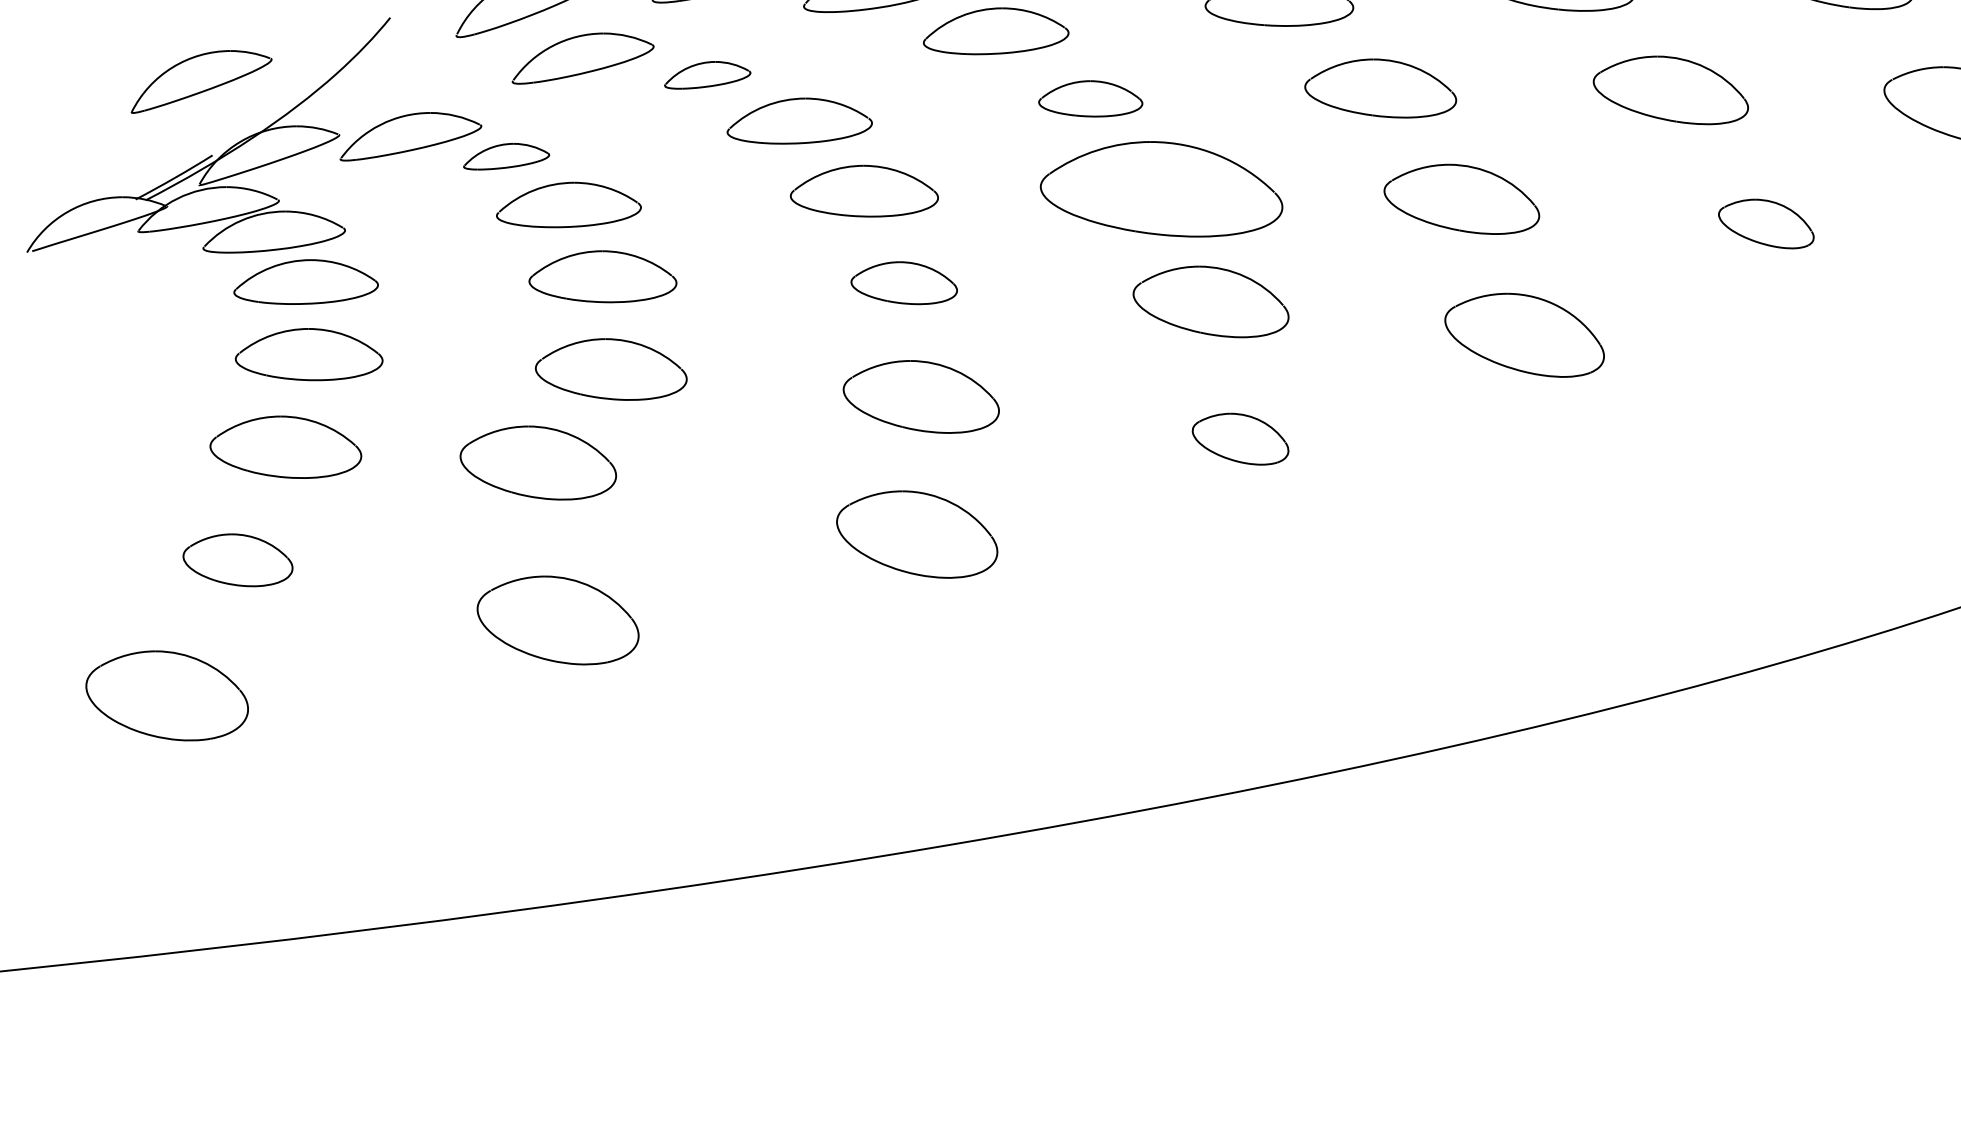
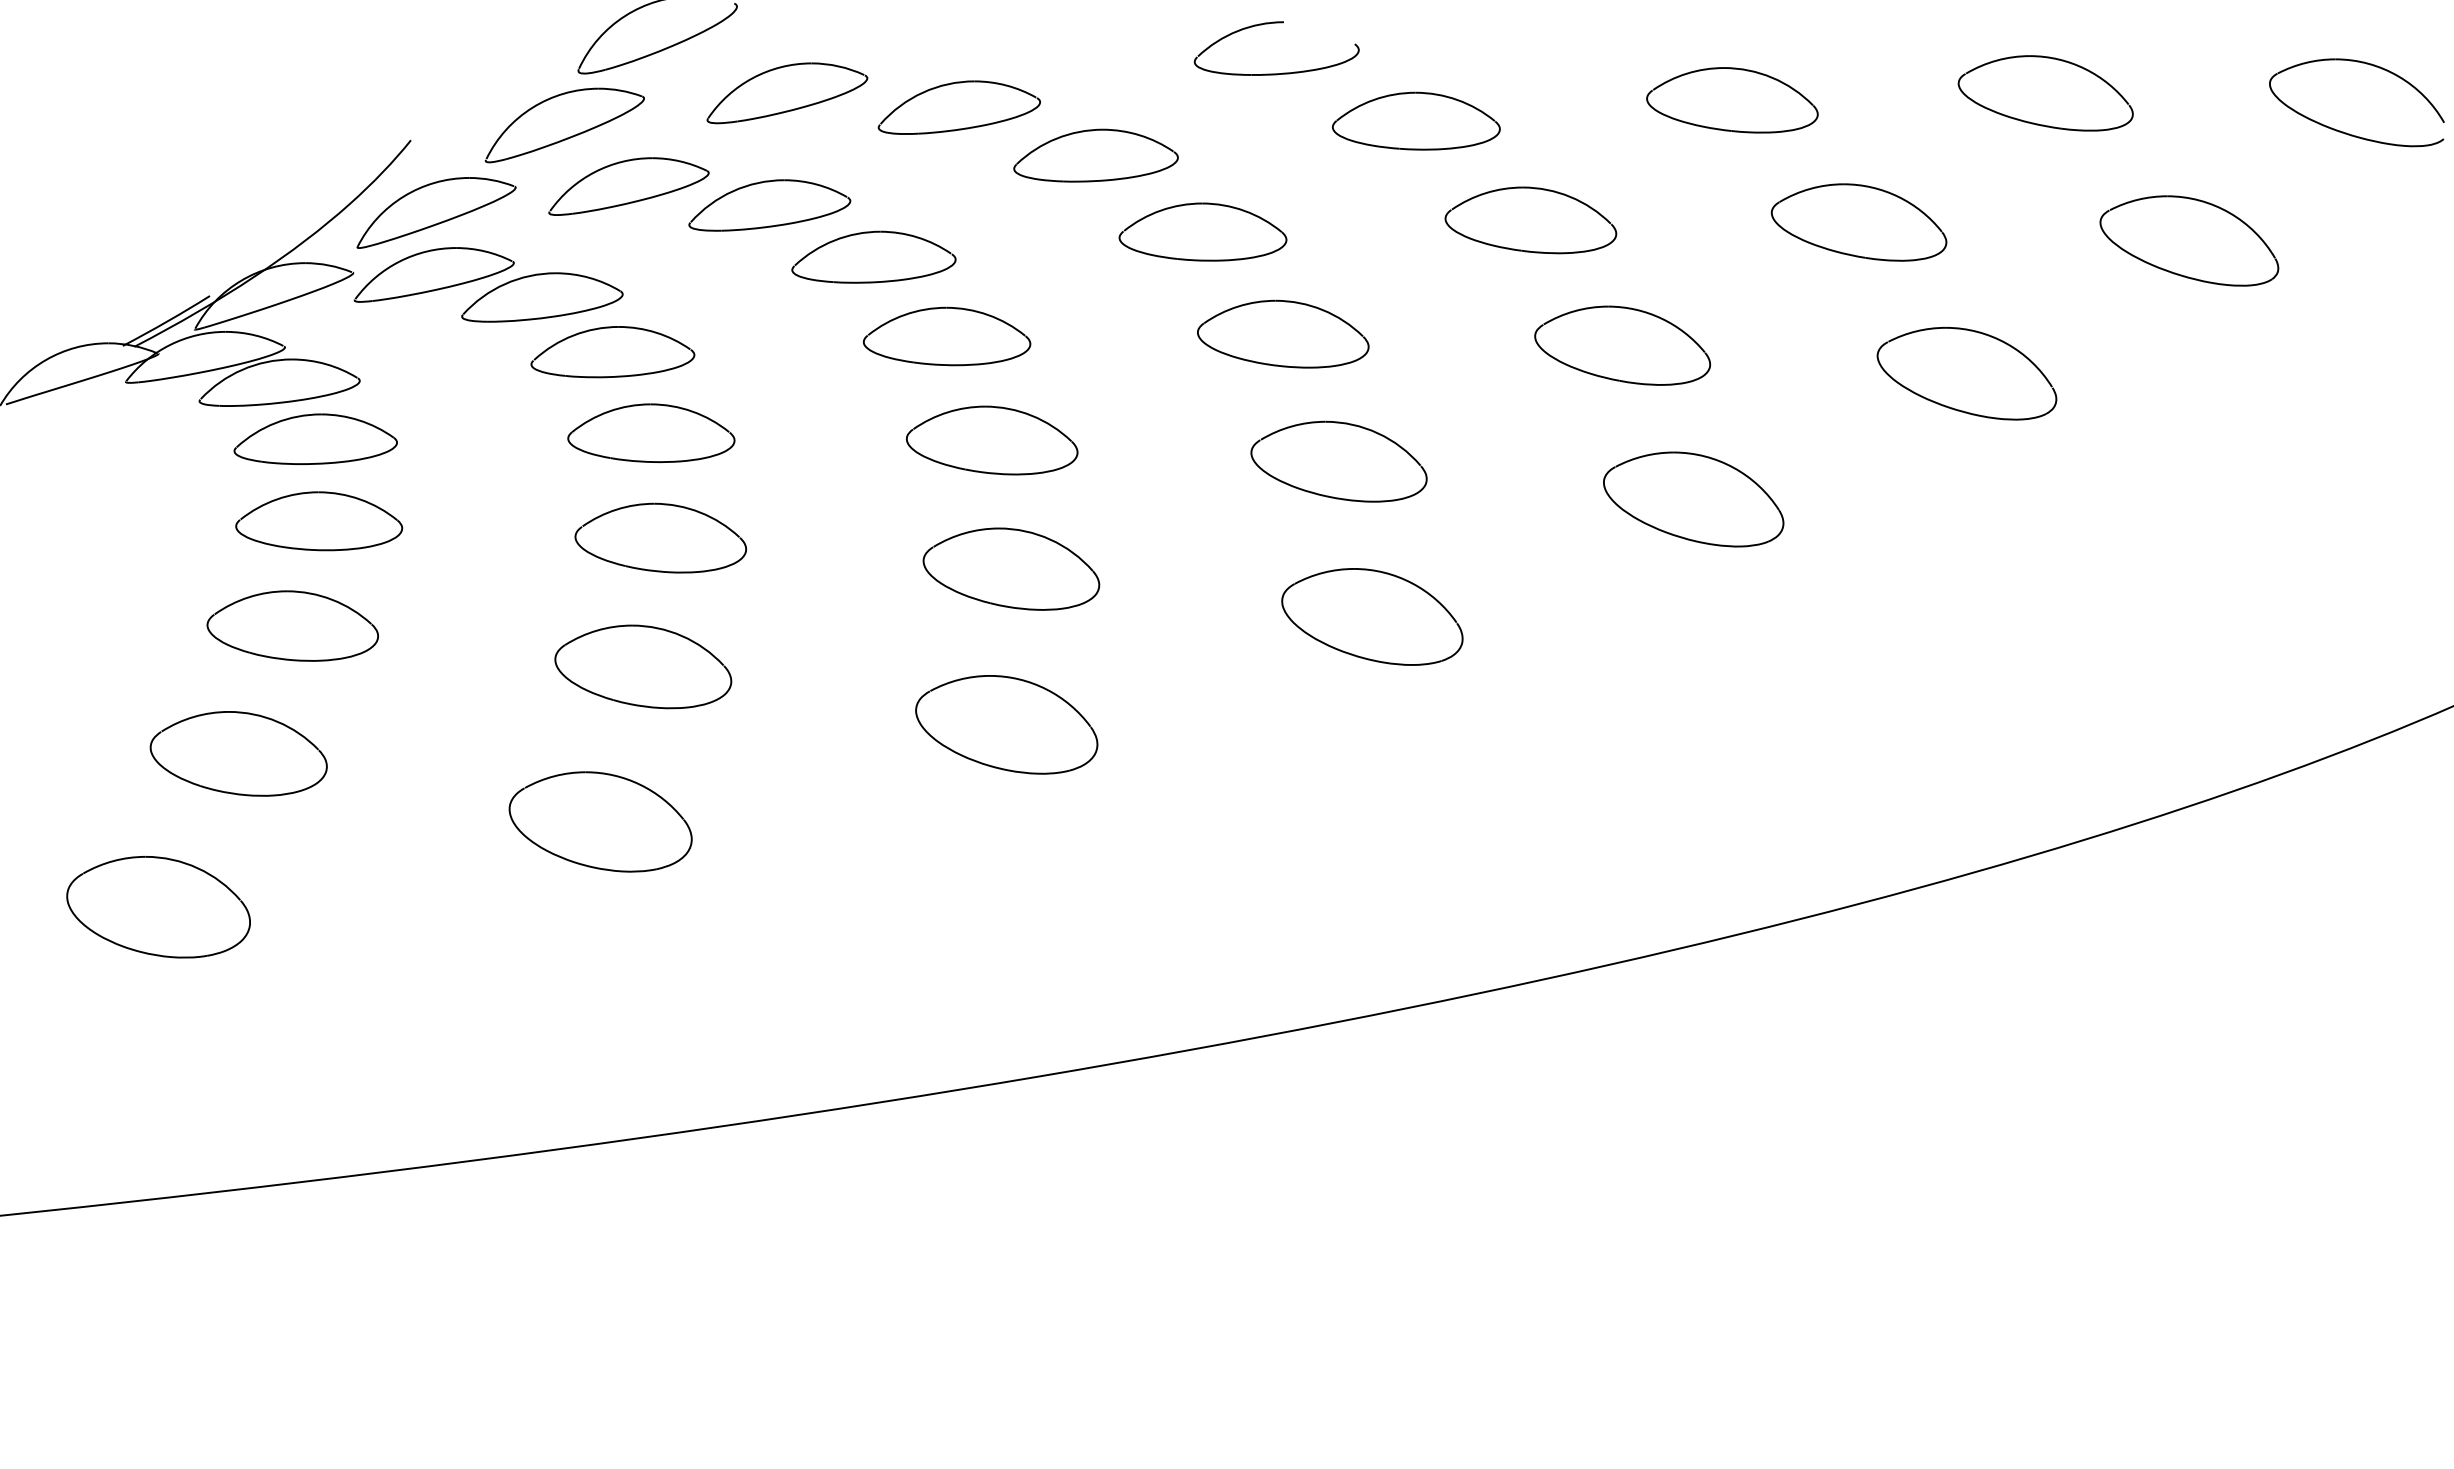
part: (707, 75) -> (769, 205), size x1.67
part: (201, 81) -> (436, 212), moved
part: (1090, 98) -> (1202, 231), size x1.43
part: (506, 156) -> (542, 297), size x1.67
part: (1161, 188) -> (1283, 333), size x0.62
part: (1765, 223) -> (1966, 373), size x1.67
part: (903, 283) -> (991, 440), size x1.43
part: (1240, 438) -> (1372, 616), size x1.67
part: (538, 462) -> (643, 666), moved
part: (237, 559) -> (238, 753), size x1.43

